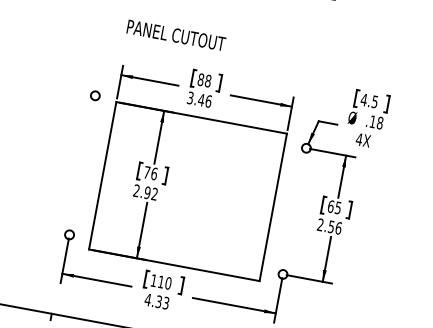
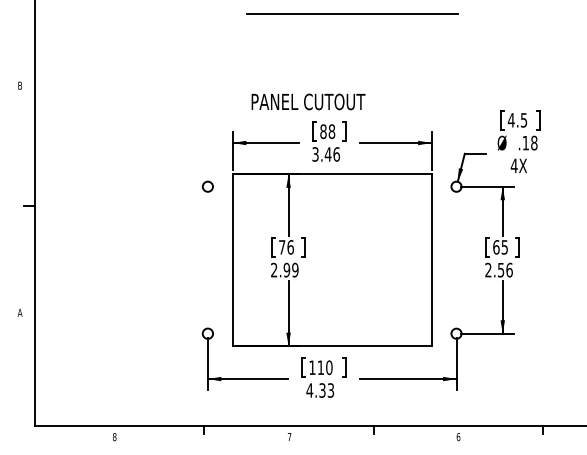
text: (176, 35) -> (308, 101), moved
circle: (95, 95) -> (207, 186), moved
text: (154, 194) -> (295, 270), 2.92 -> 2.99

